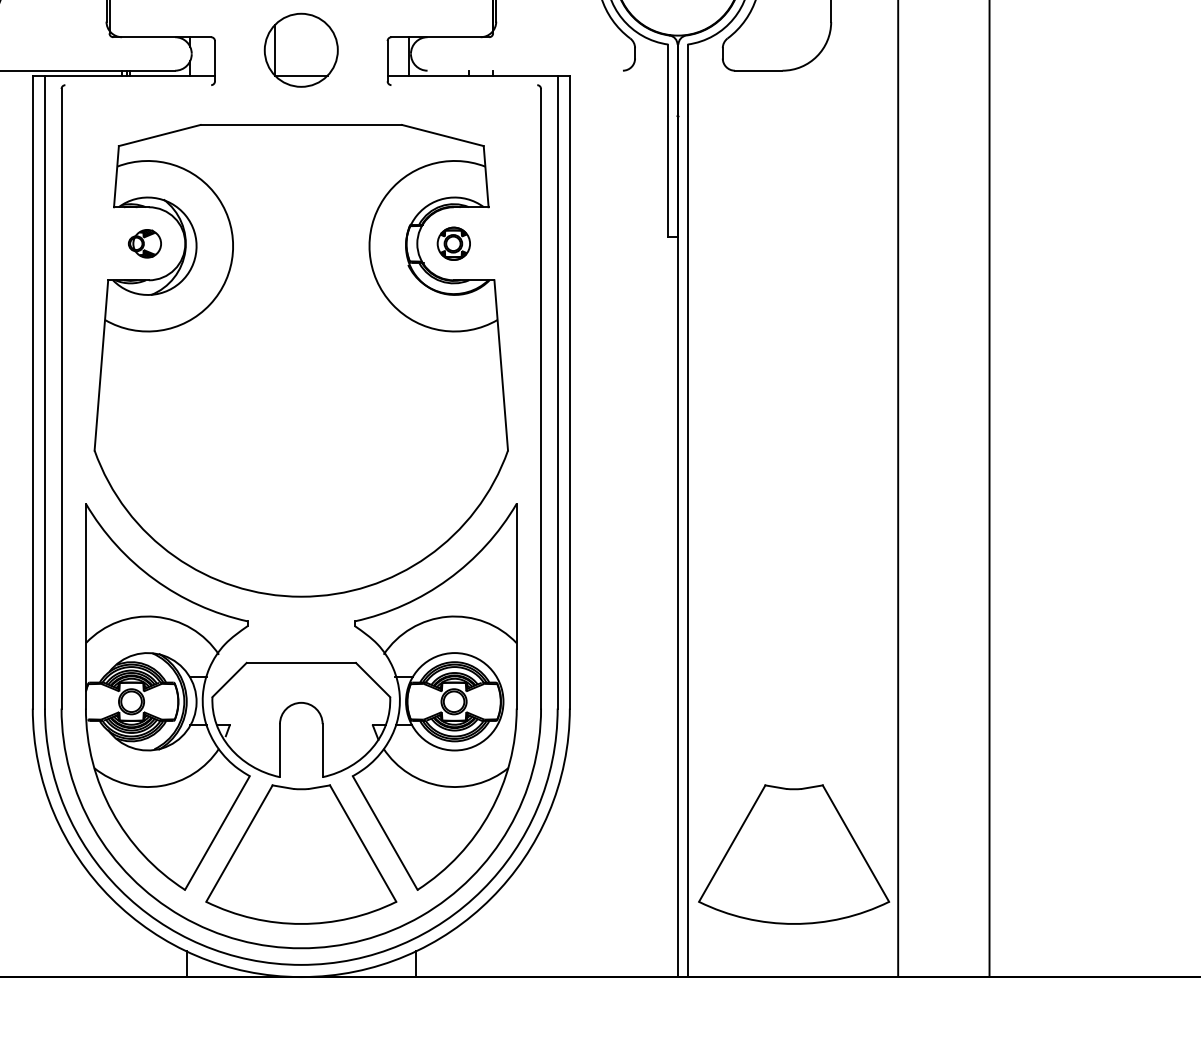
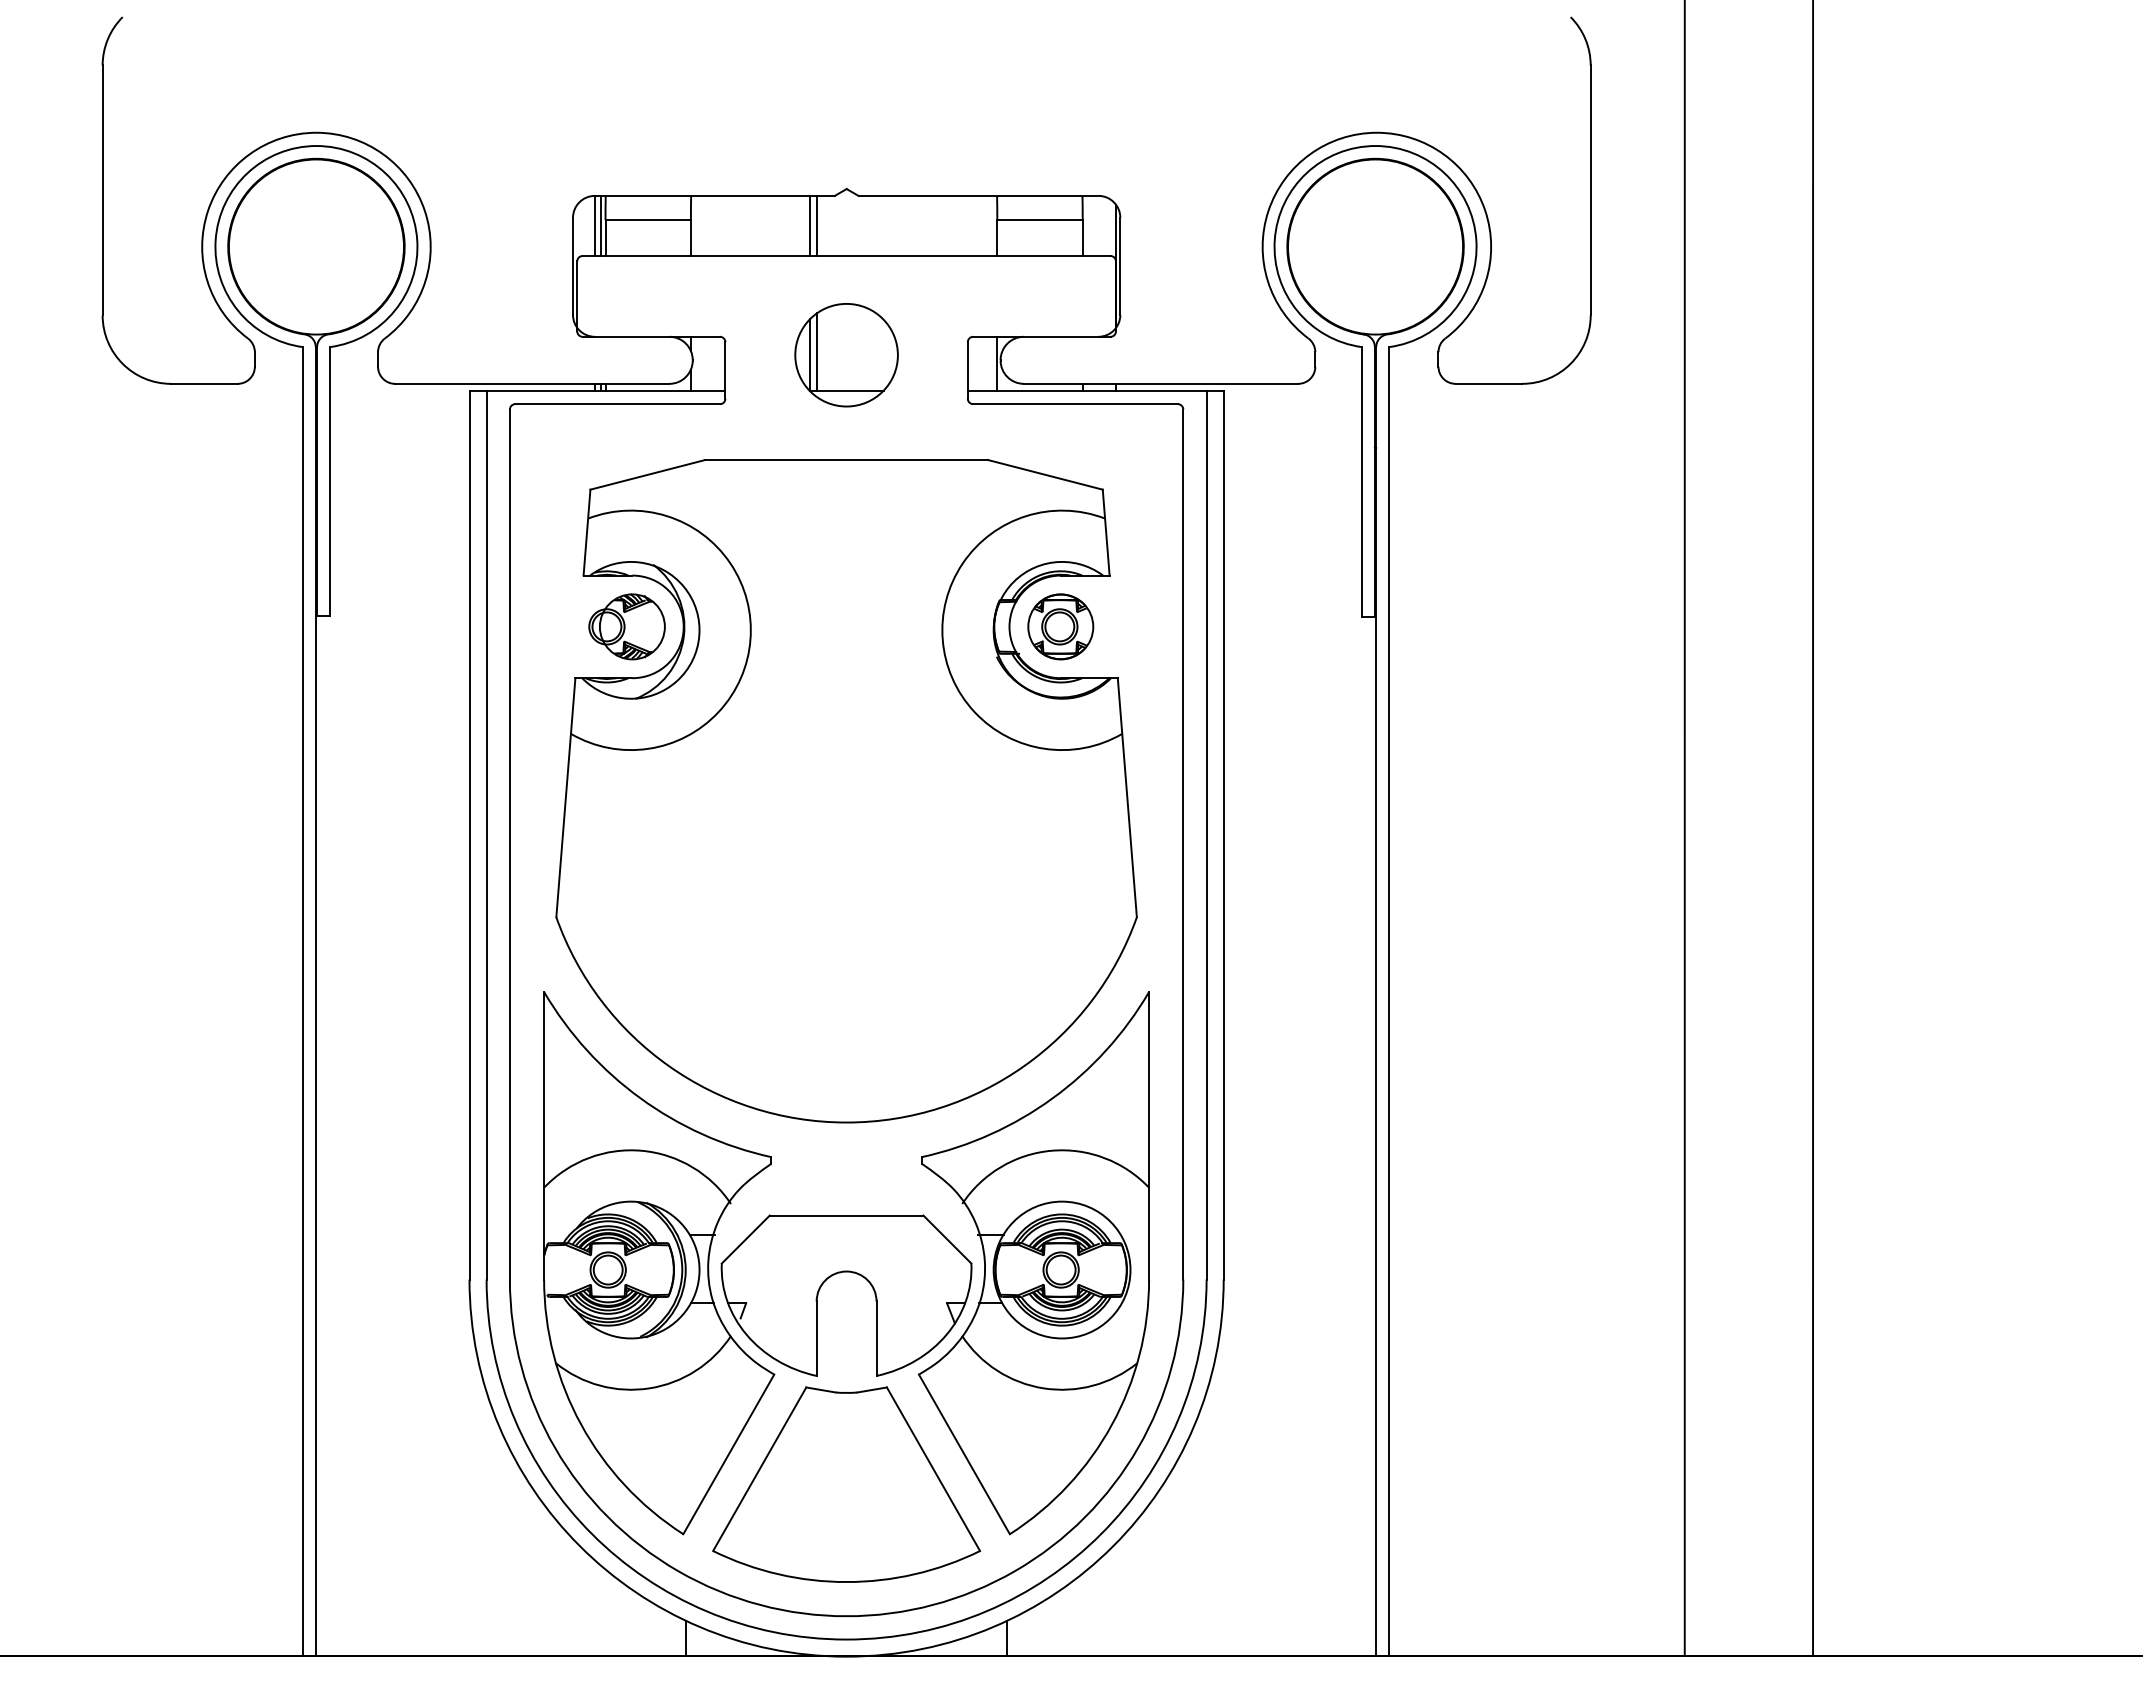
line: (279, 47) -> (816, 351), added
line: (524, 70) -> (1160, 383), added
line: (138, 85) -> (617, 404), added
line: (464, 85) -> (1075, 404), added
part: (144, 243) -> (626, 626), size x1.67
part: (453, 243) -> (1060, 626), size x1.43
part: (794, 854) -> (1538, 1484), removed

